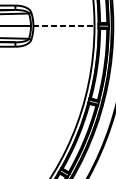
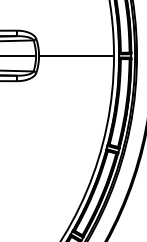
line: (64, 25) -> (77, 55), dashed -> solid

